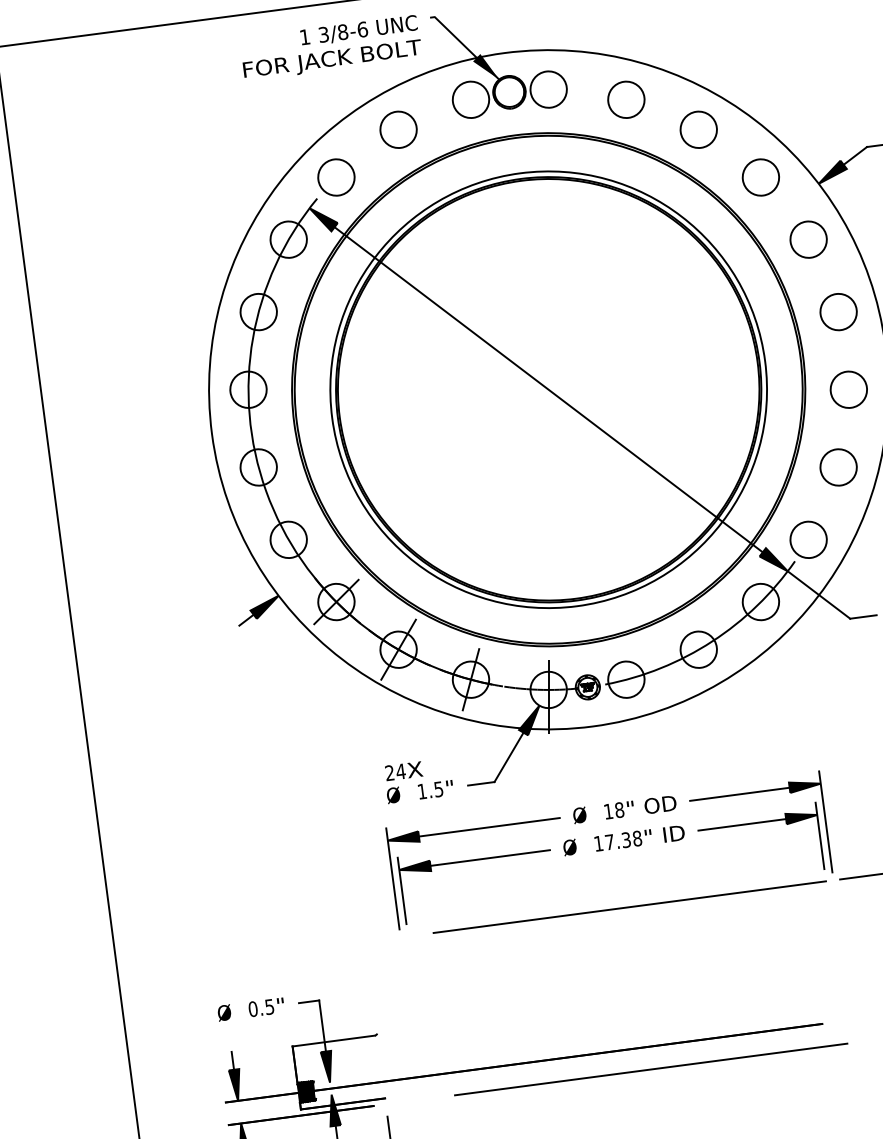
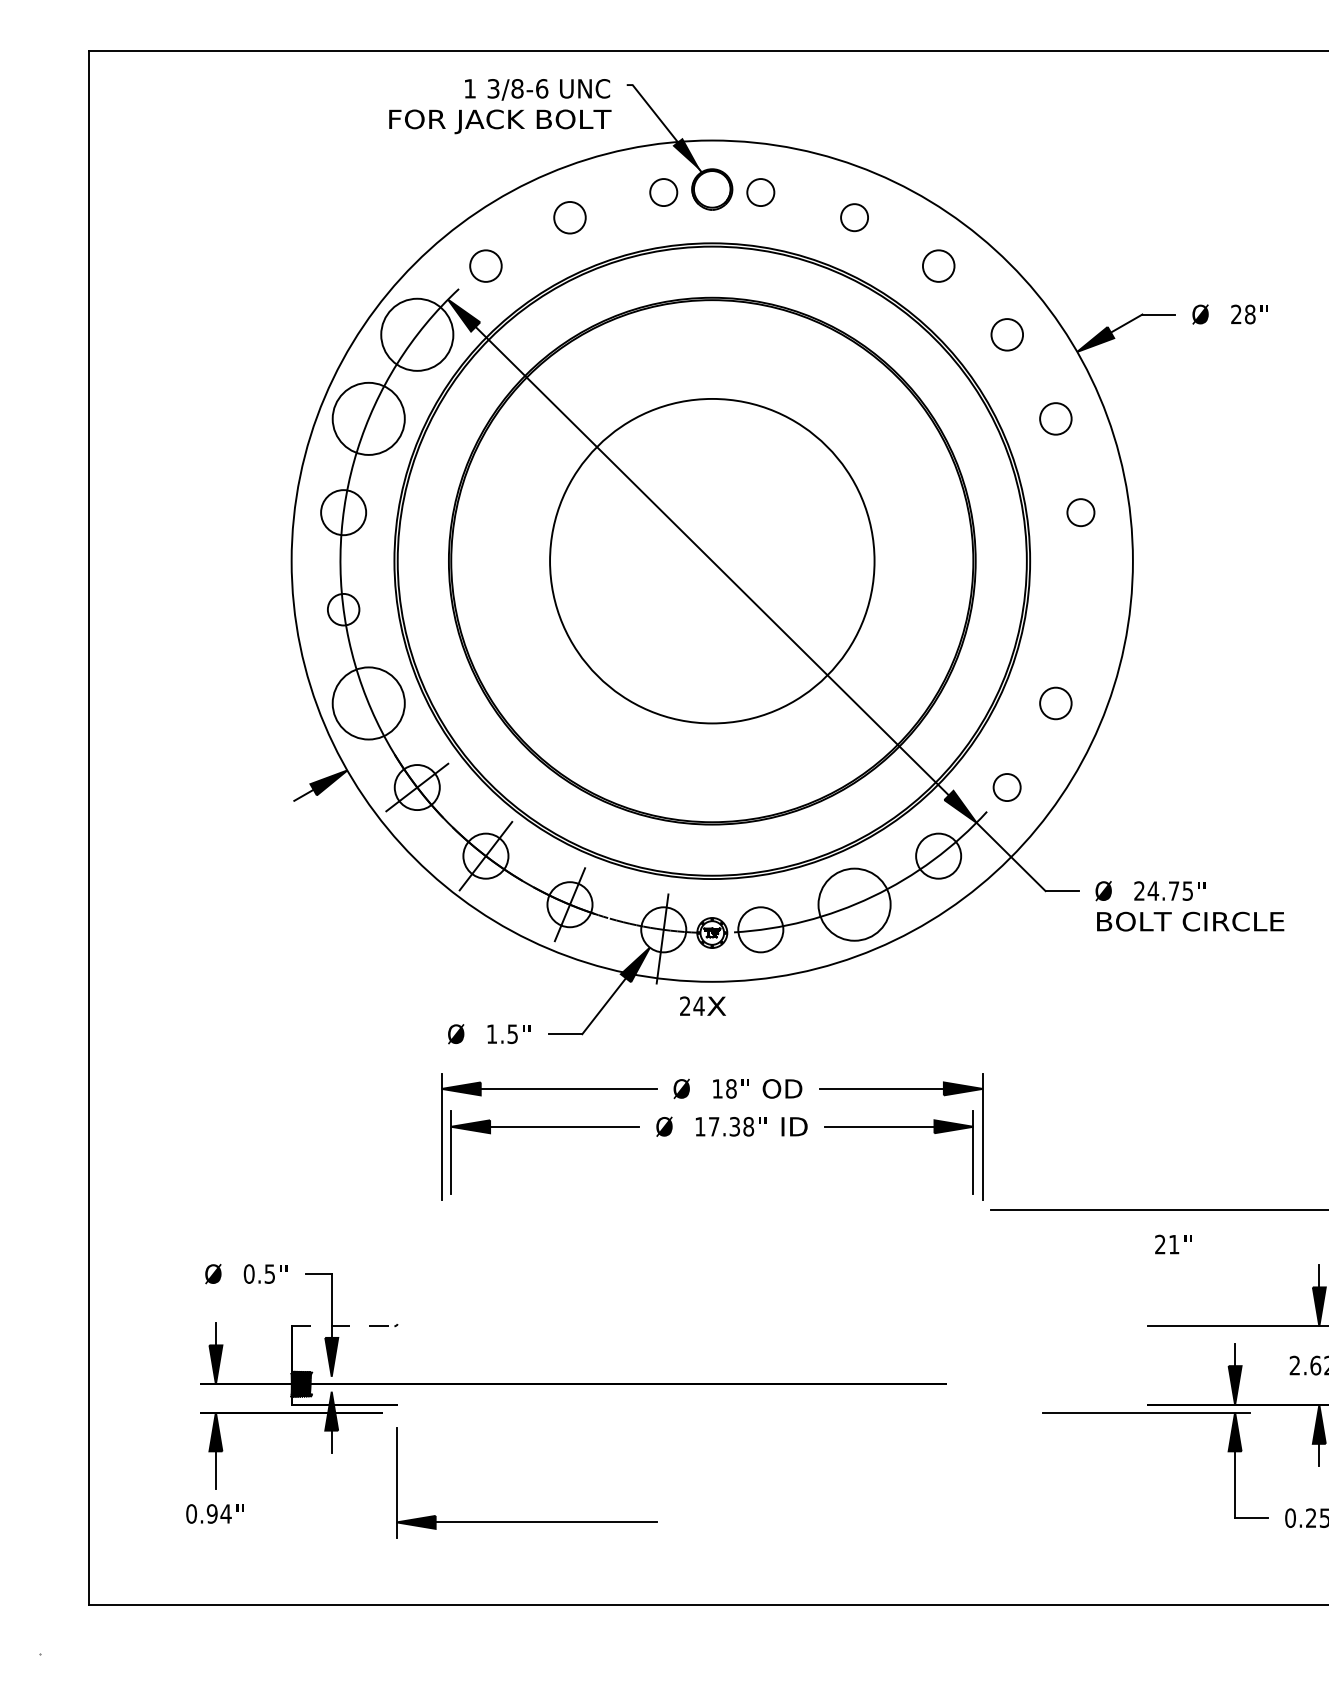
circle: (548, 89) -> (760, 192), size x0.6
circle: (470, 99) -> (663, 192), size x0.6
circle: (626, 99) -> (854, 217), size x0.6
circle: (398, 129) -> (569, 217), size x0.7
circle: (698, 129) -> (938, 265), size x0.7
circle: (336, 177) -> (485, 265), size x0.7
circle: (760, 177) -> (1006, 334), size x0.7
circle: (288, 239) -> (416, 334), size x1.6
circle: (808, 239) -> (1055, 418), size x0.7
circle: (258, 311) -> (368, 418), size x1.6
circle: (838, 312) -> (1080, 512), size x0.6
circle: (547, 389) -> (711, 560), size x0.6
circle: (848, 389) -> (1080, 609), removed
circle: (258, 467) -> (343, 609), size x0.7
circle: (838, 467) -> (1055, 703), size x0.7
circle: (288, 539) -> (368, 703), size x1.6
circle: (808, 539) -> (1006, 787), size x0.6
circle: (698, 649) -> (854, 904), size x1.6
text: (403, 770) -> (702, 1005), moved
line: (629, 906) -> (728, 1209), removed
line: (334, 1041) -> (343, 1326), solid -> dashed
line: (651, 1069) -> (728, 1412), removed

